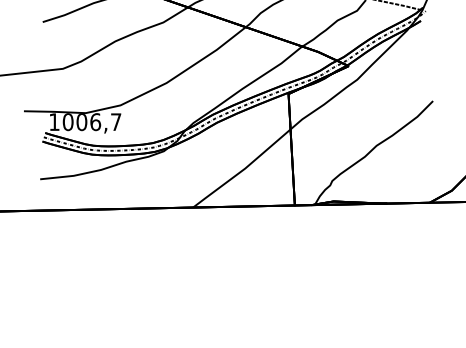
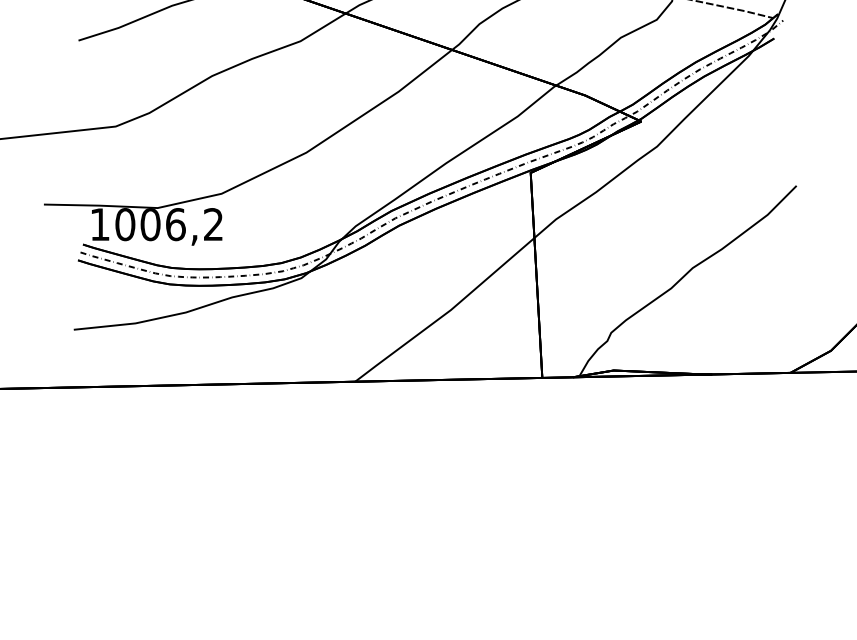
text: (116, 121) -> (214, 223), 1006,7 -> 1006,2

